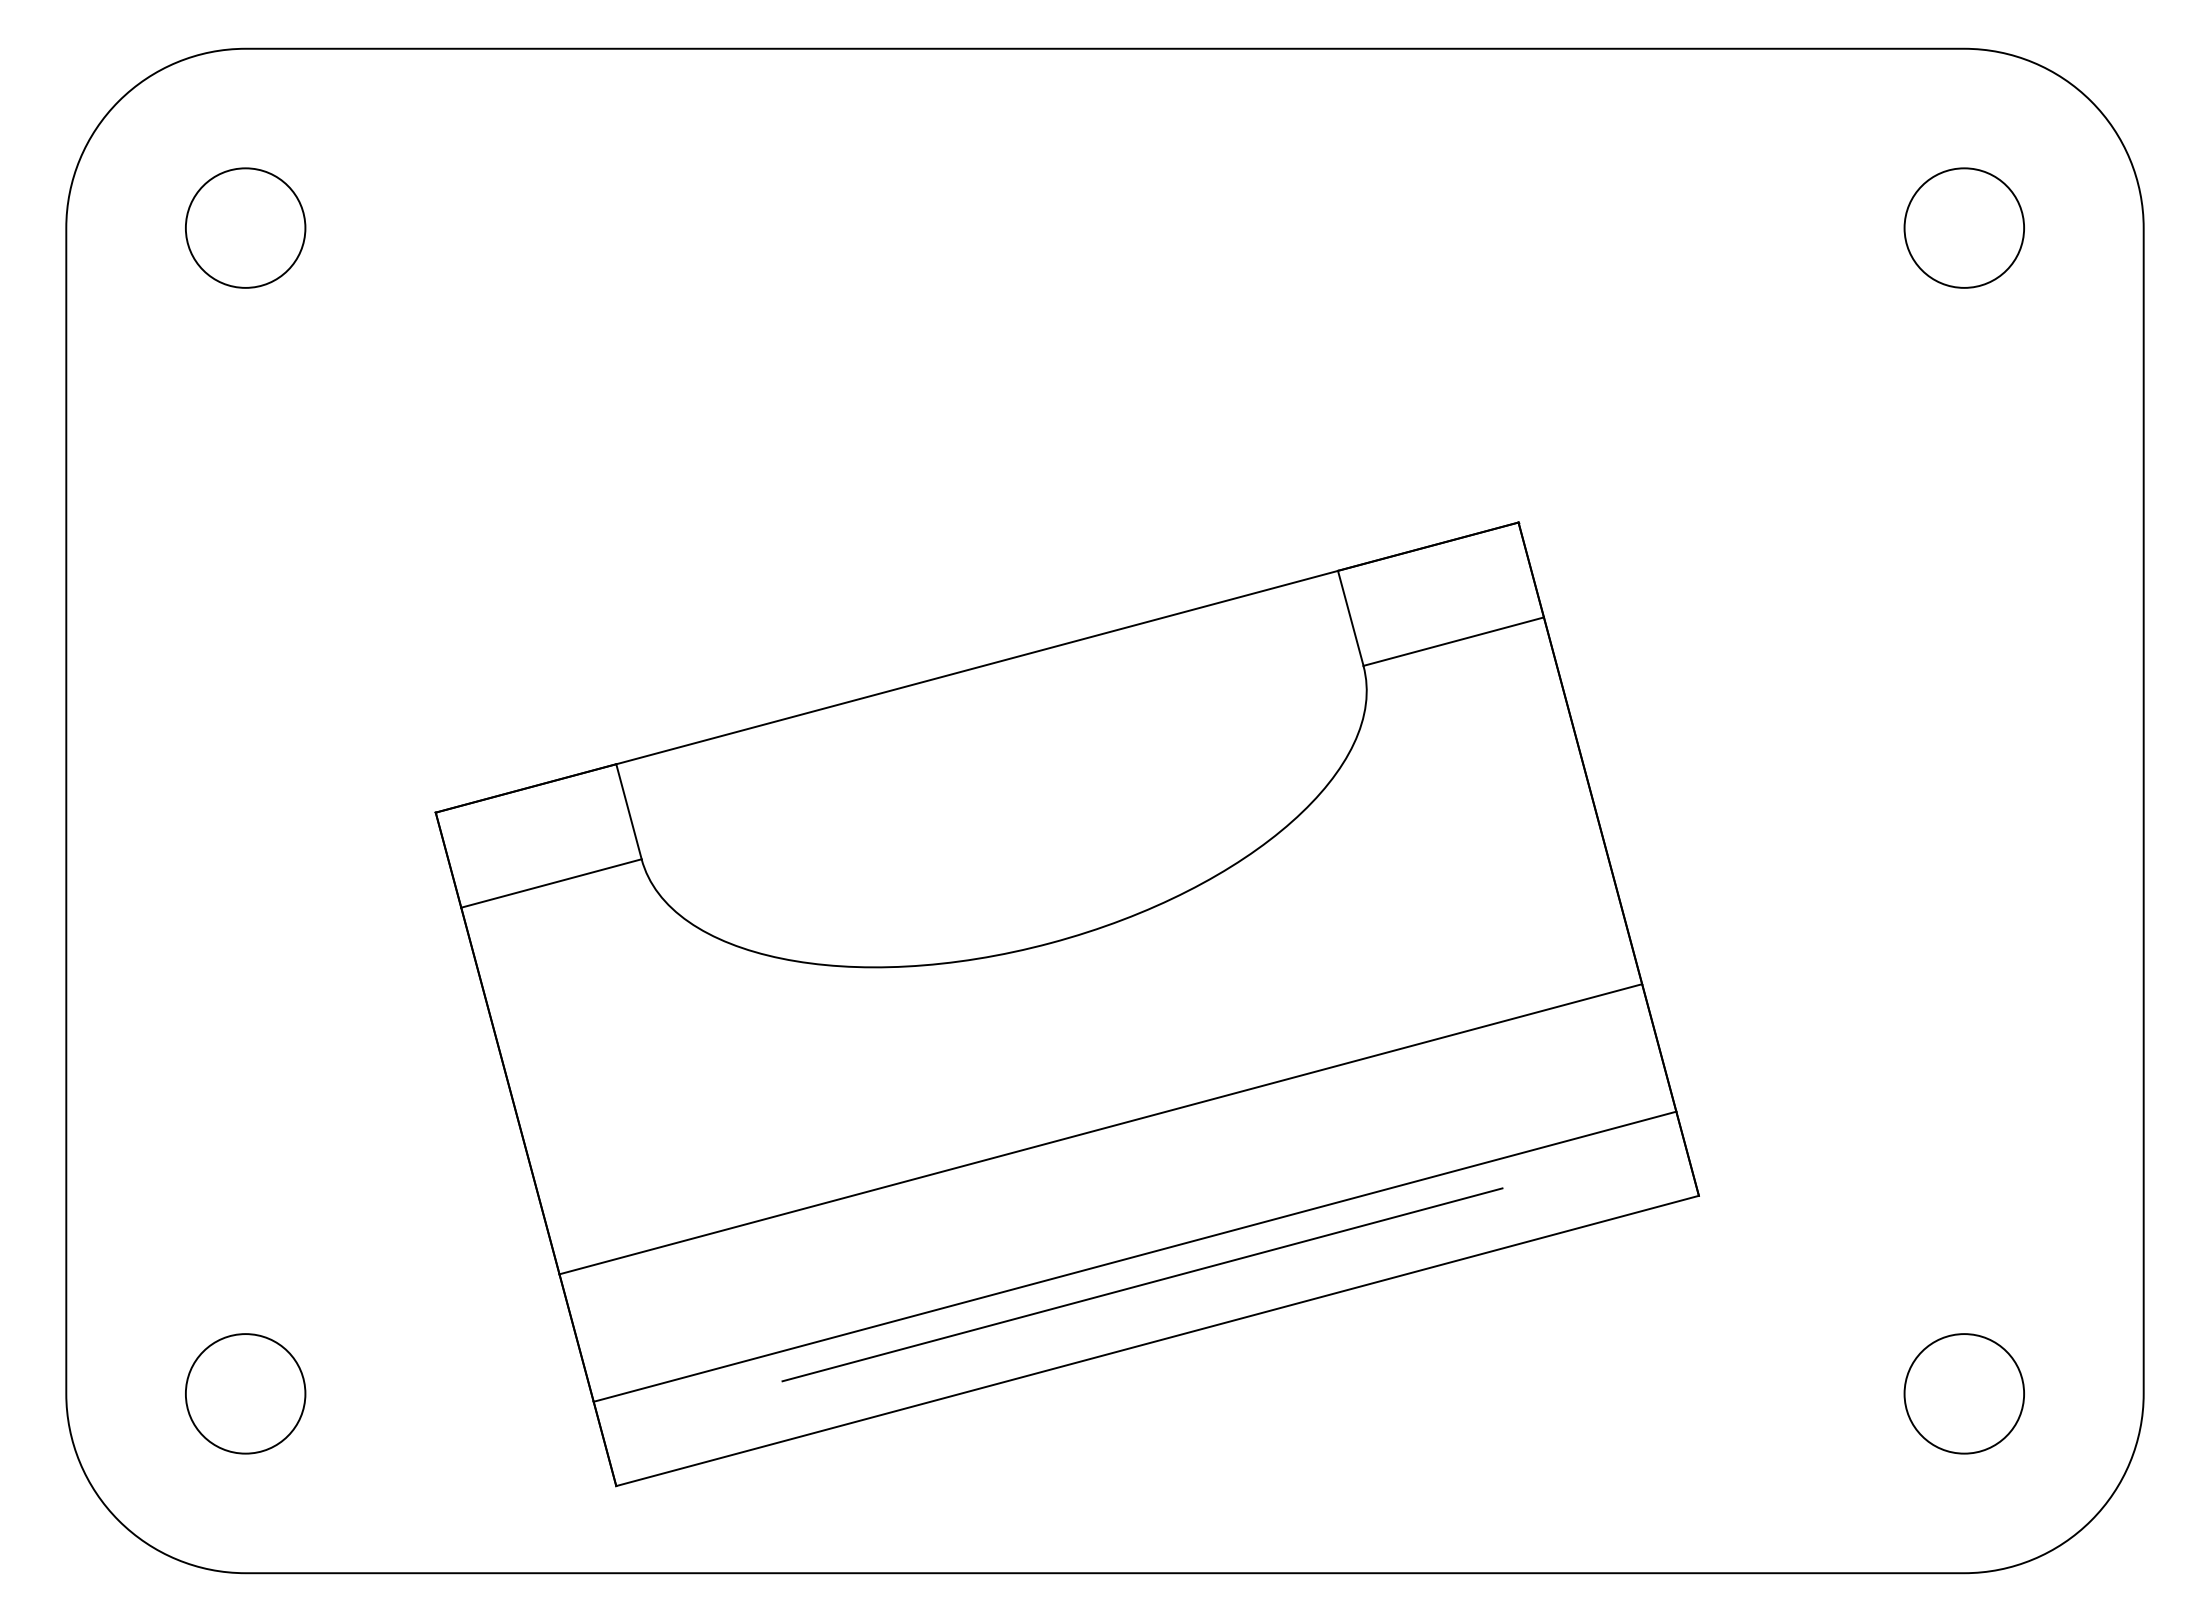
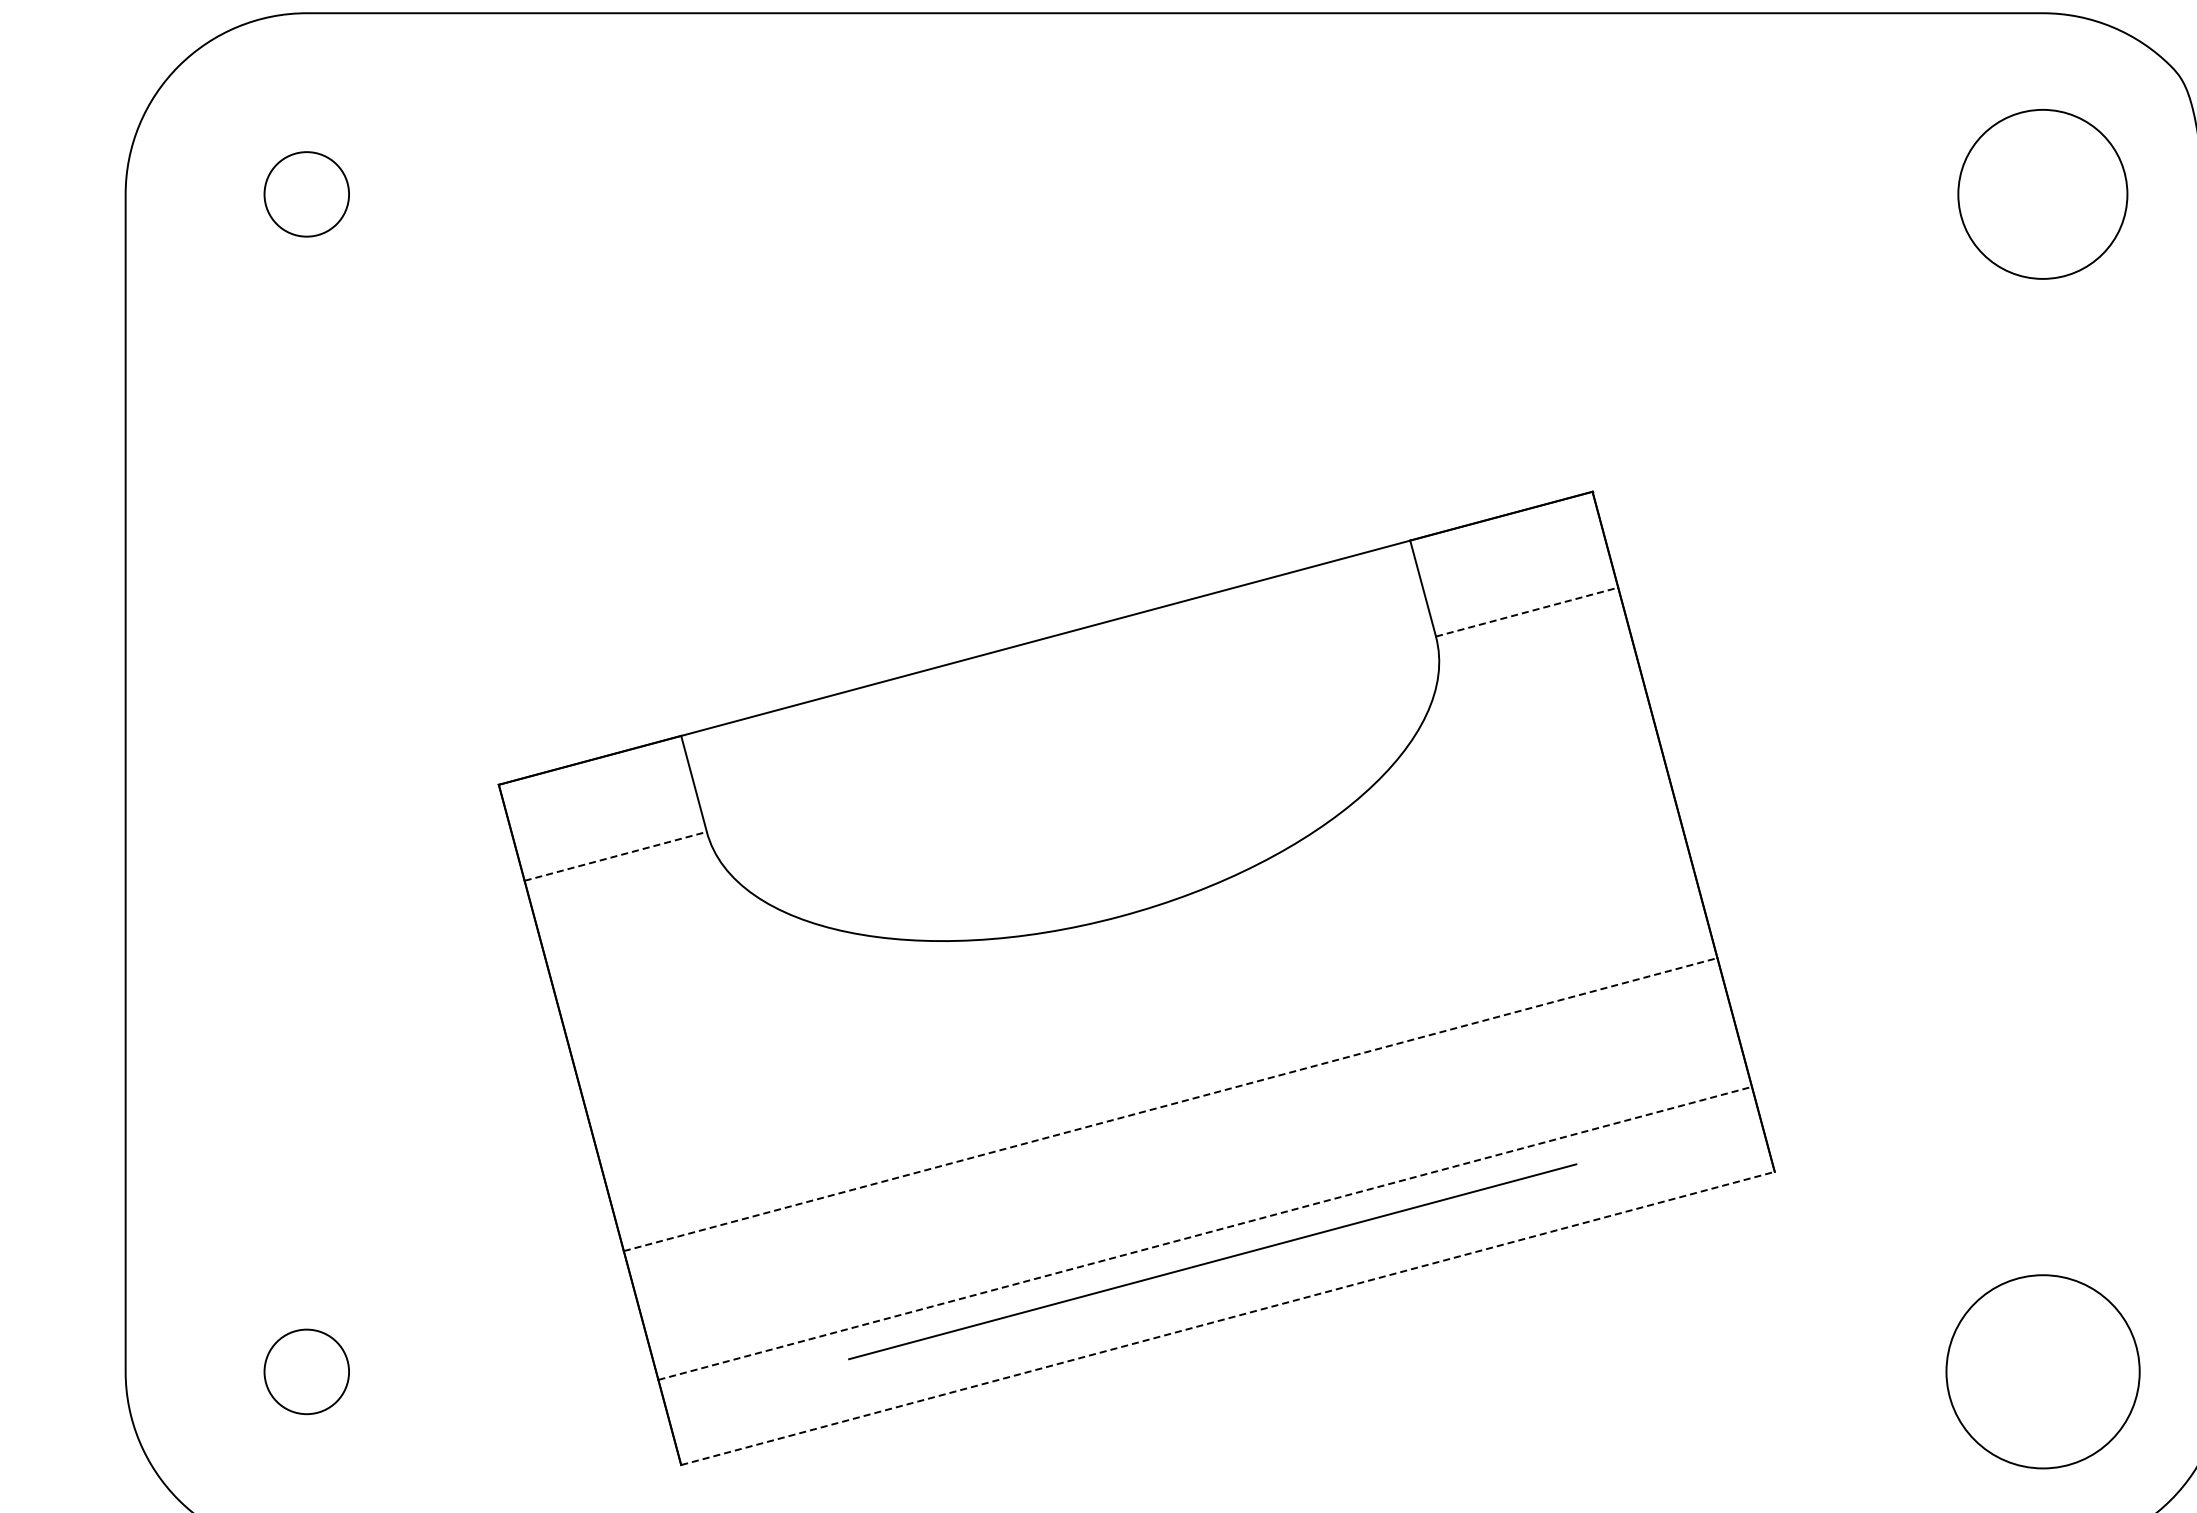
circle: (245, 227) -> (306, 193), size x0.7
circle: (1964, 227) -> (2043, 193), size x1.4
line: (1454, 641) -> (1527, 611), solid -> dashed
line: (551, 883) -> (615, 856), solid -> dashed
line: (1101, 1129) -> (1171, 1104), solid -> dashed
line: (1135, 1256) -> (1205, 1233), solid -> dashed
line: (1158, 1340) -> (1228, 1318), solid -> dashed
circle: (245, 1393) -> (306, 1371), size x0.7
circle: (1963, 1393) -> (2042, 1371), size x1.6

